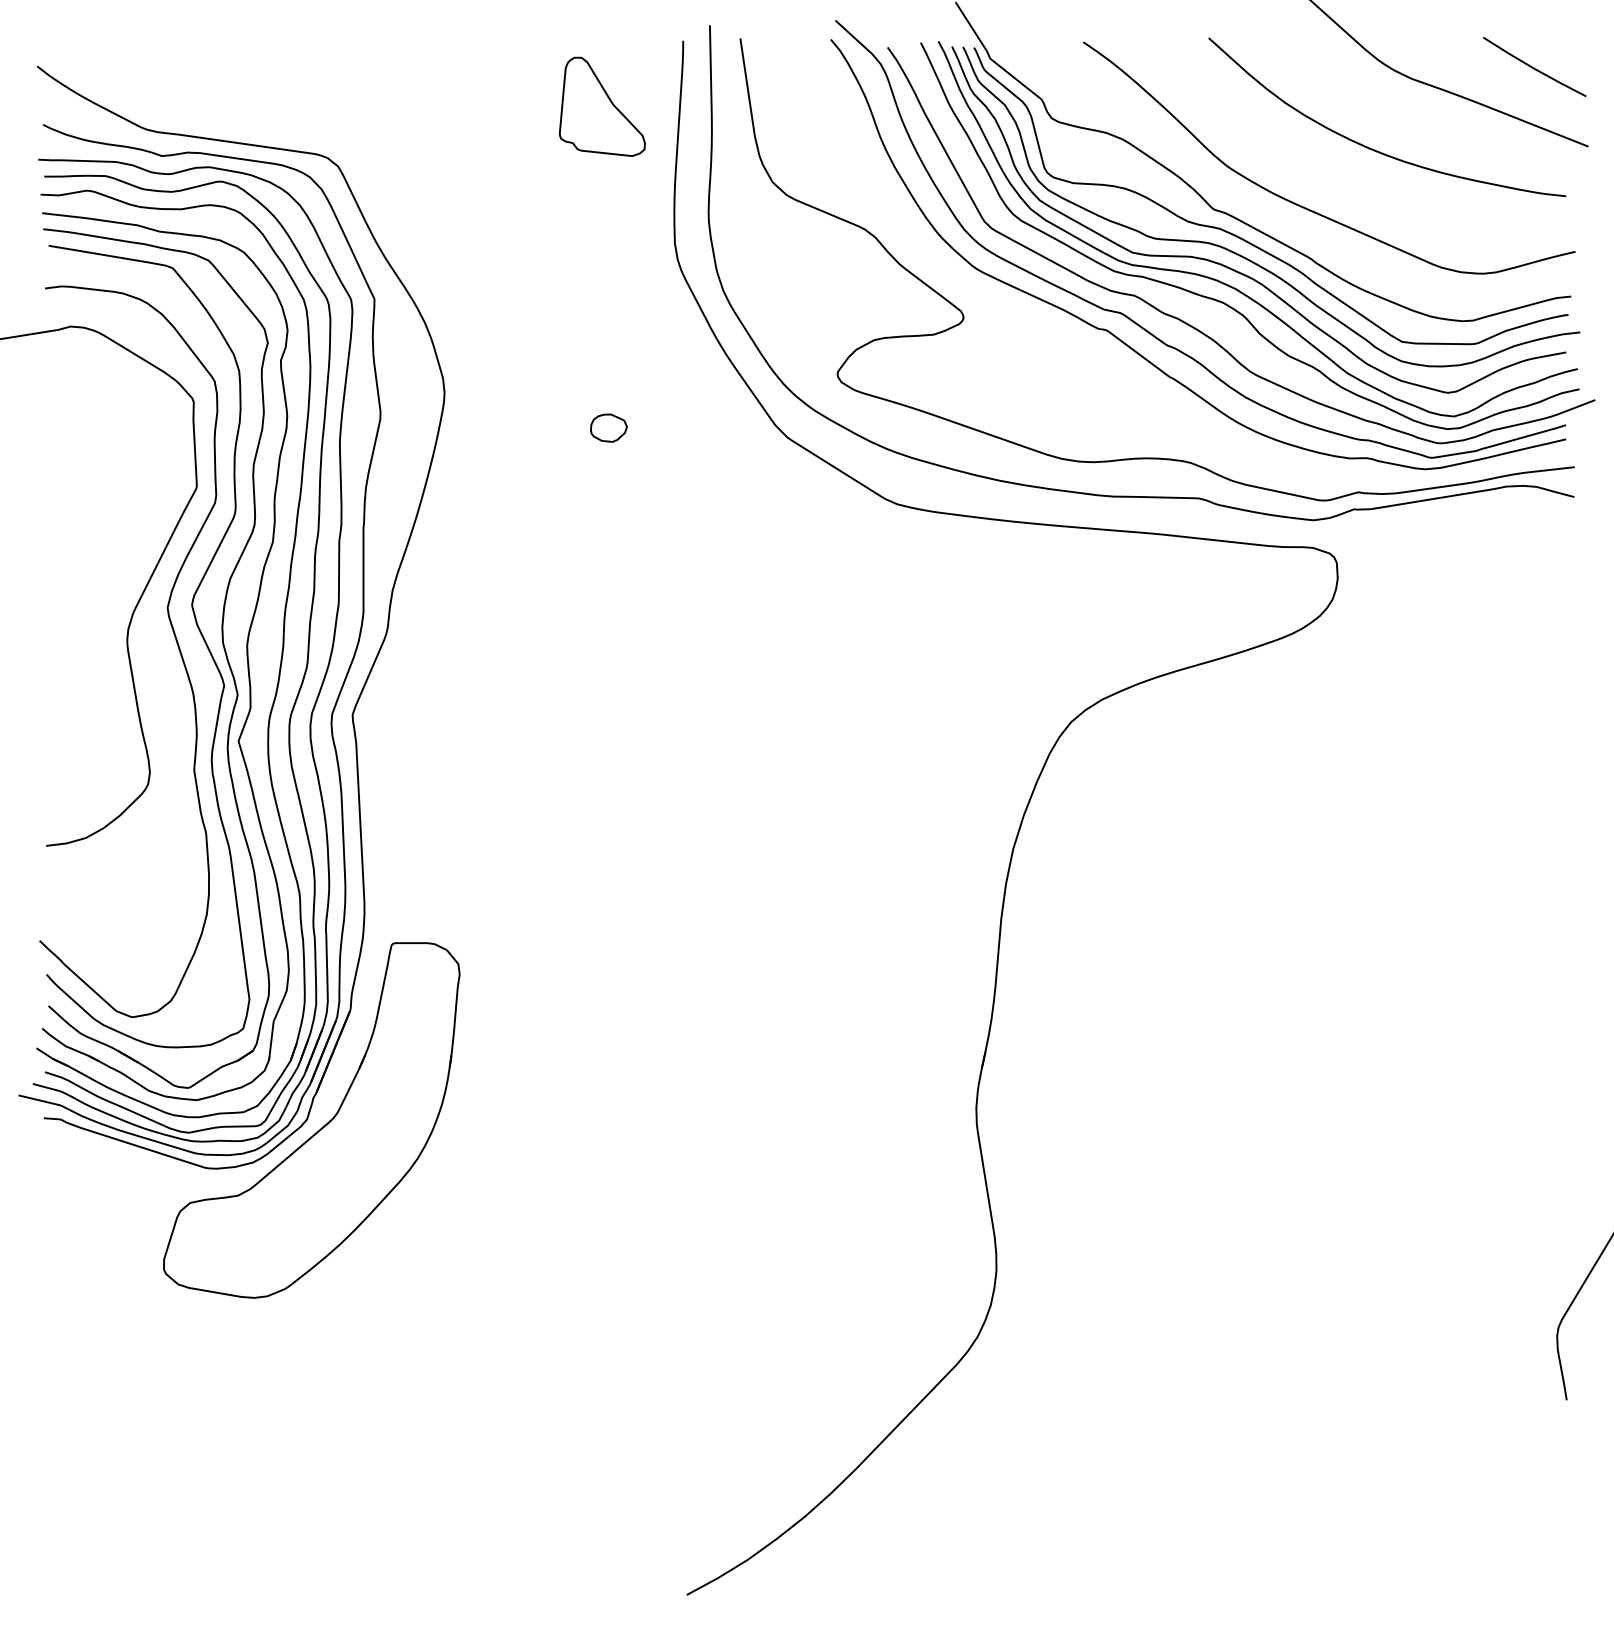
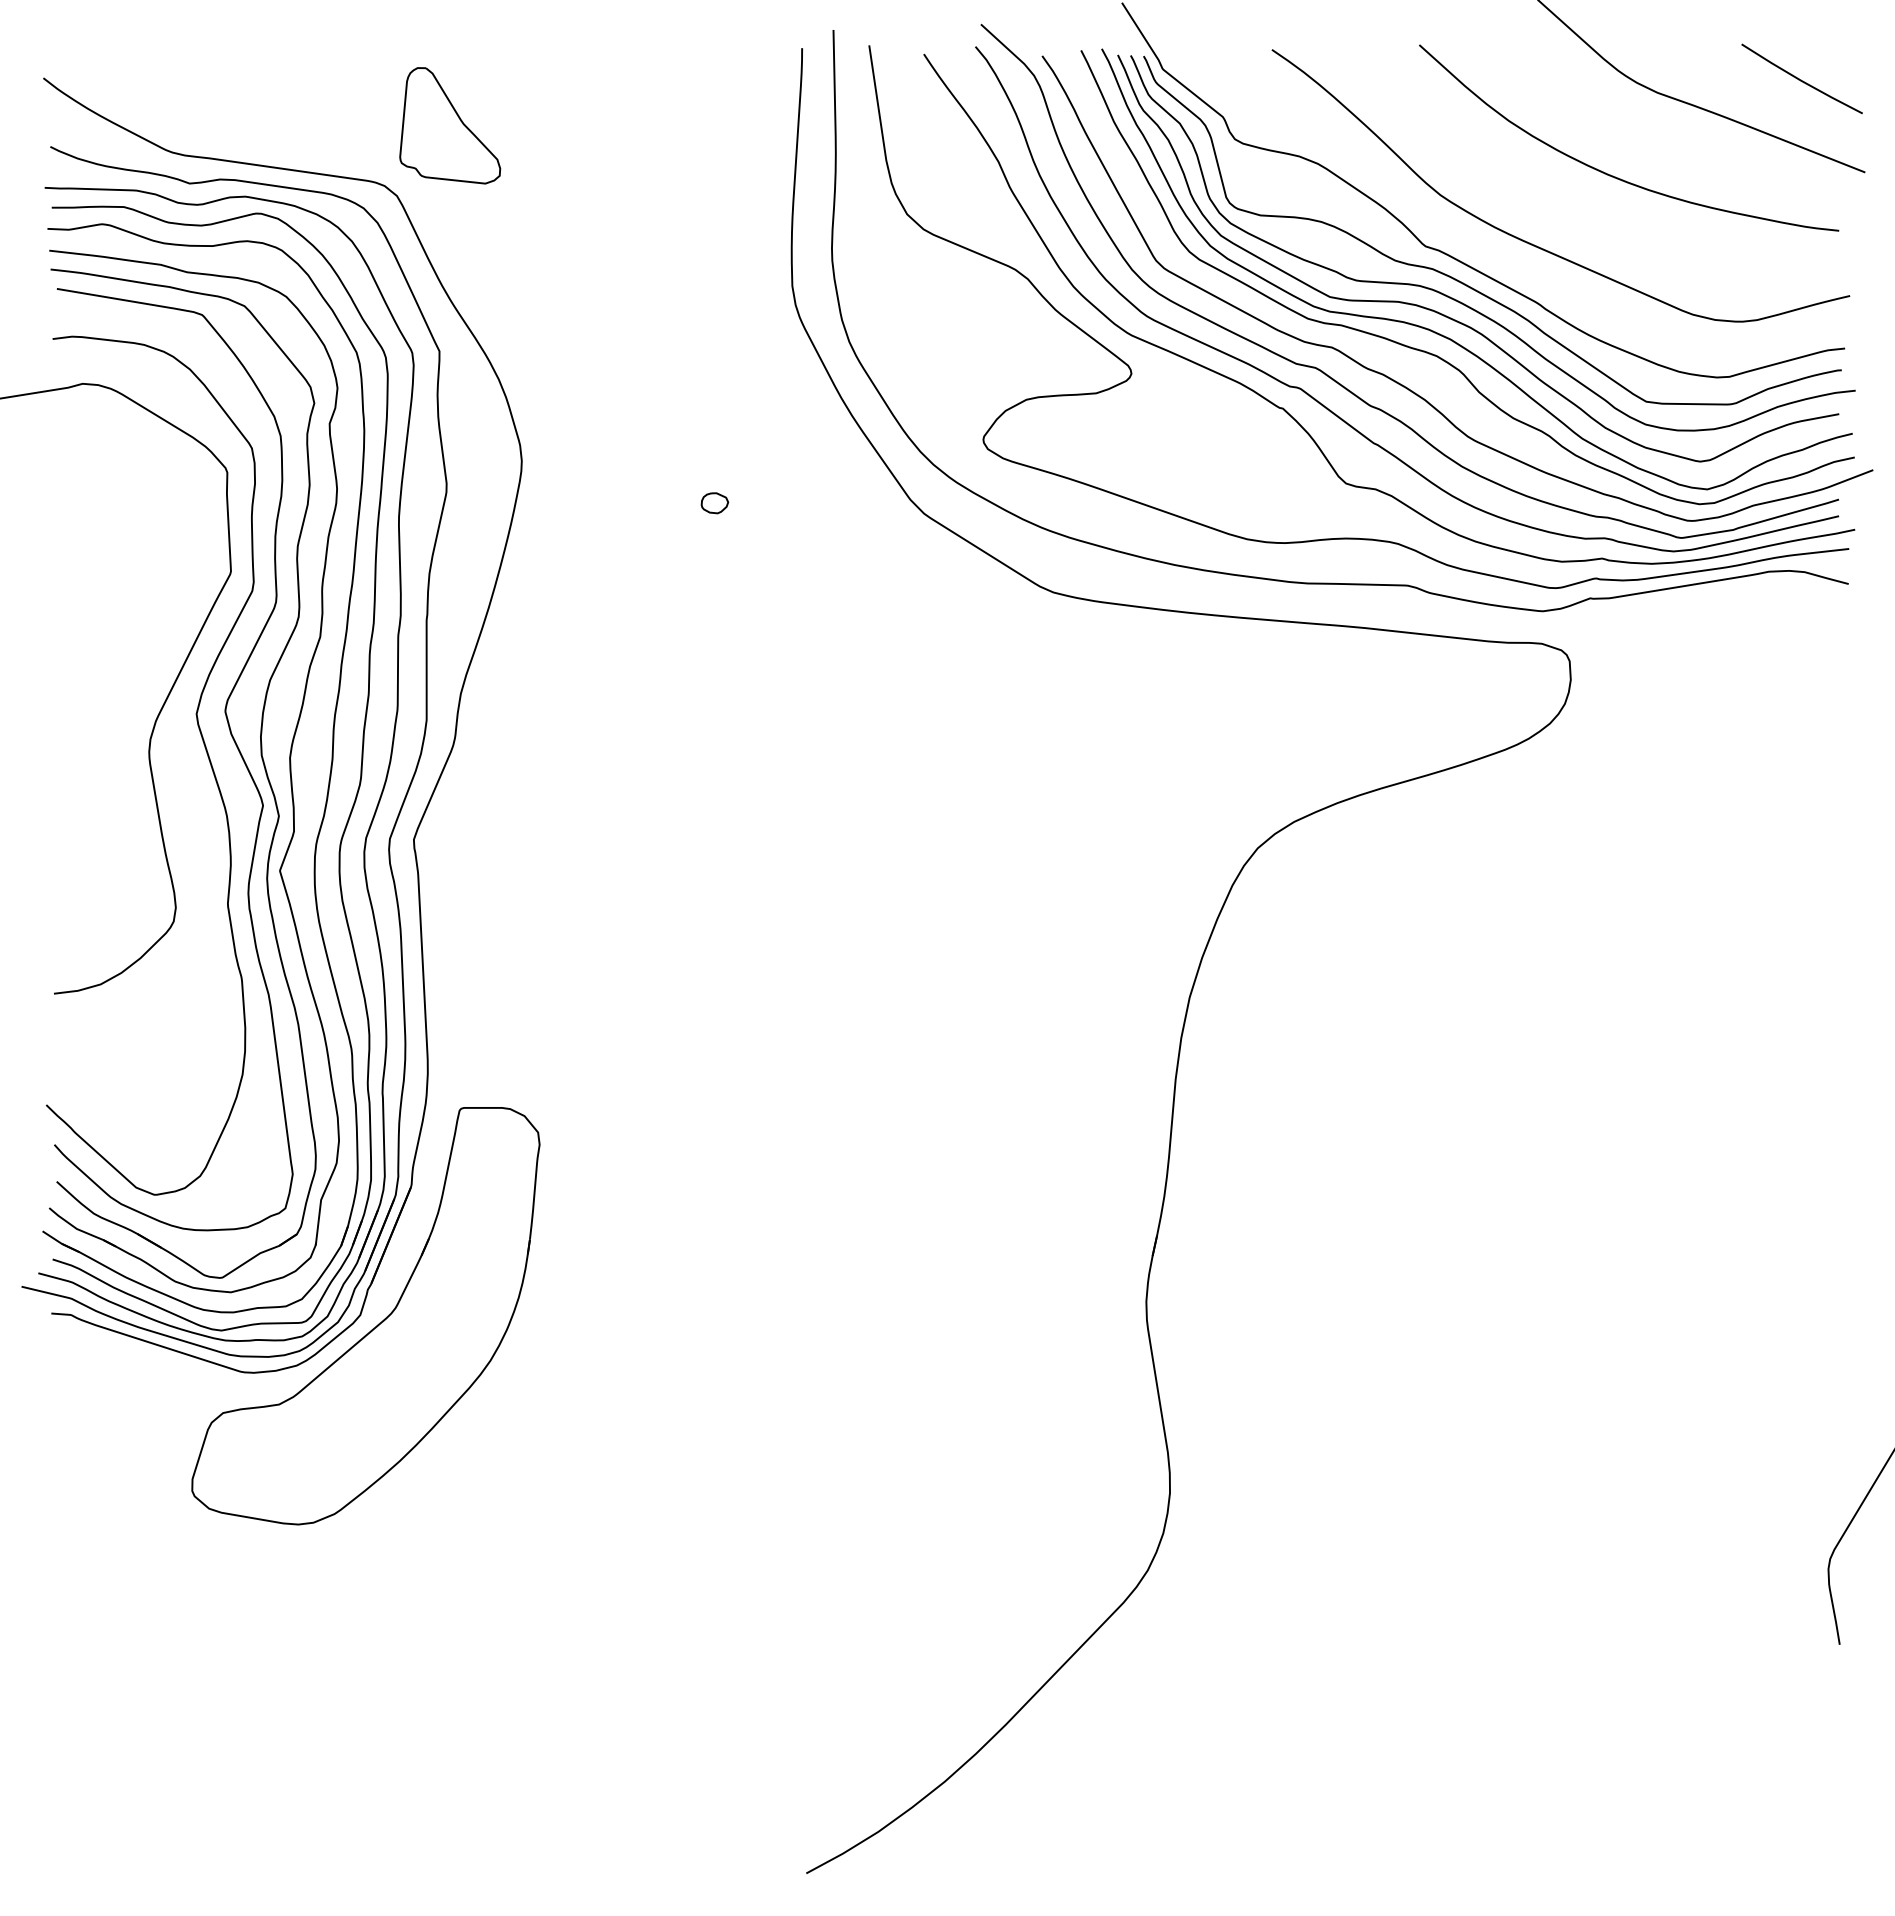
part: (602, 106) -> (450, 125), moved
curve: (1104, 356) -> (1296, 419), added
part: (608, 428) -> (714, 503), size x0.62

